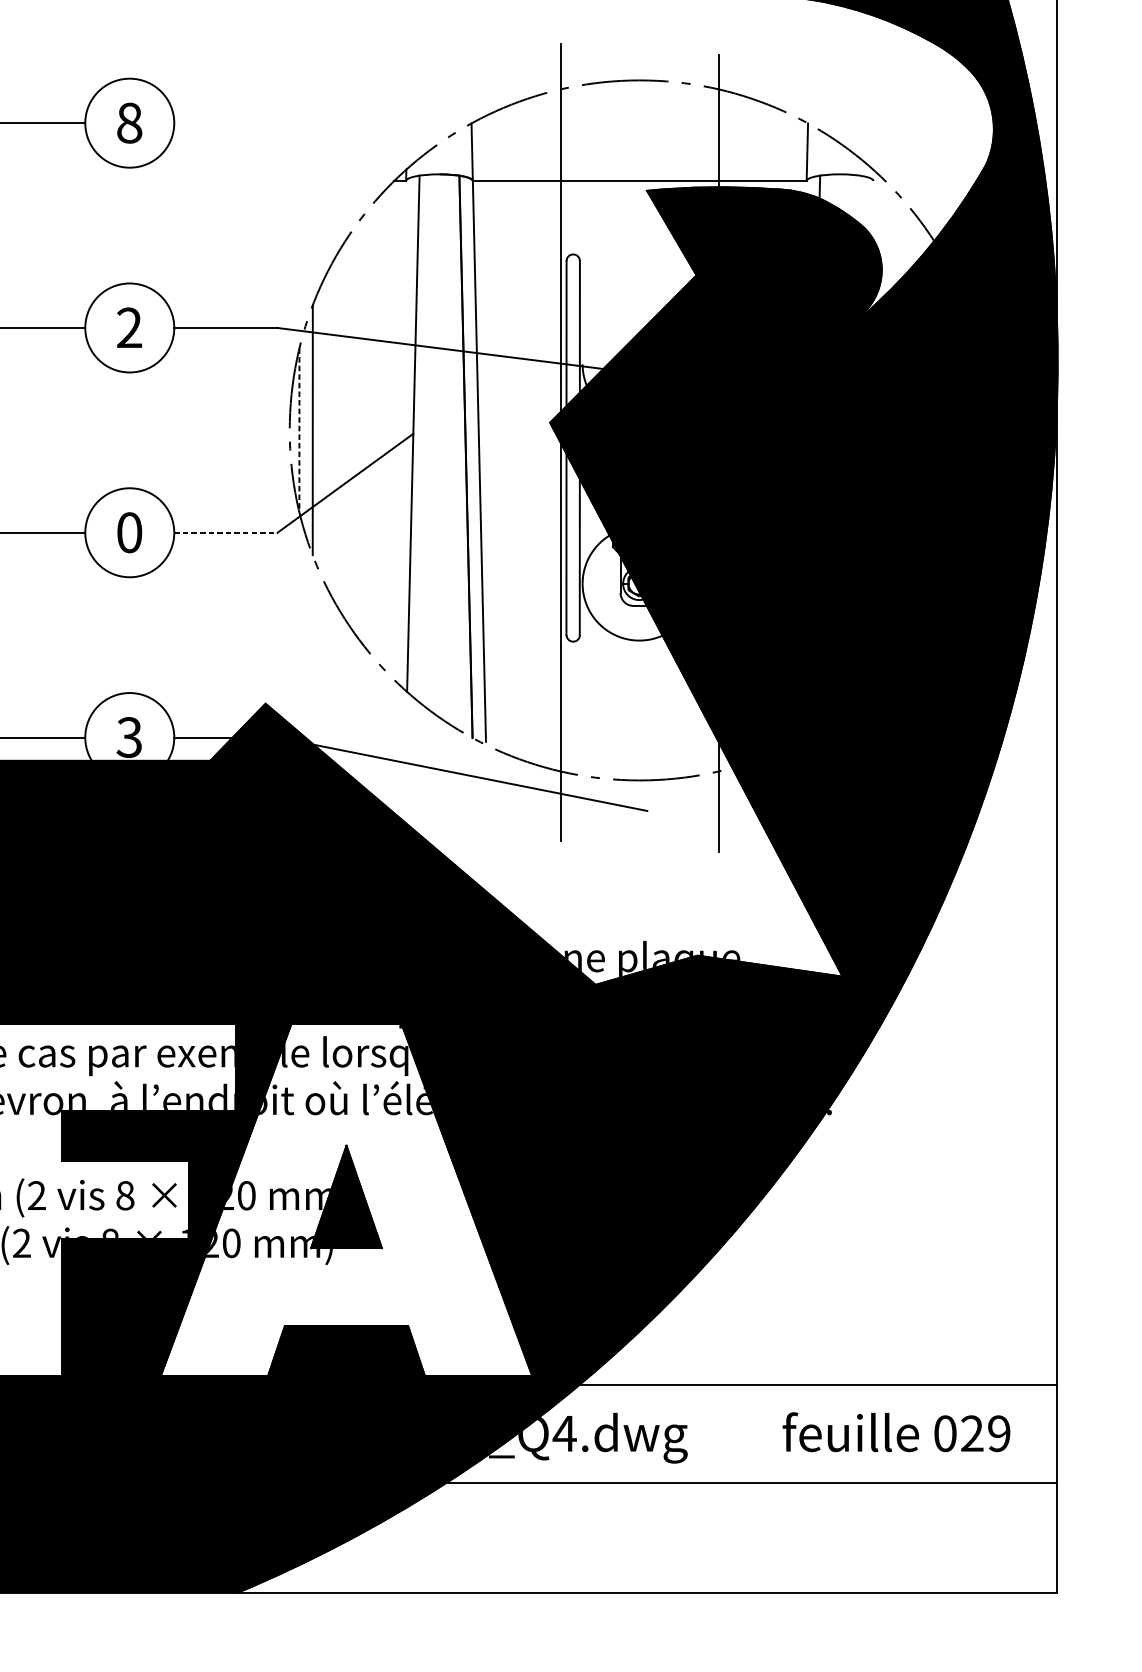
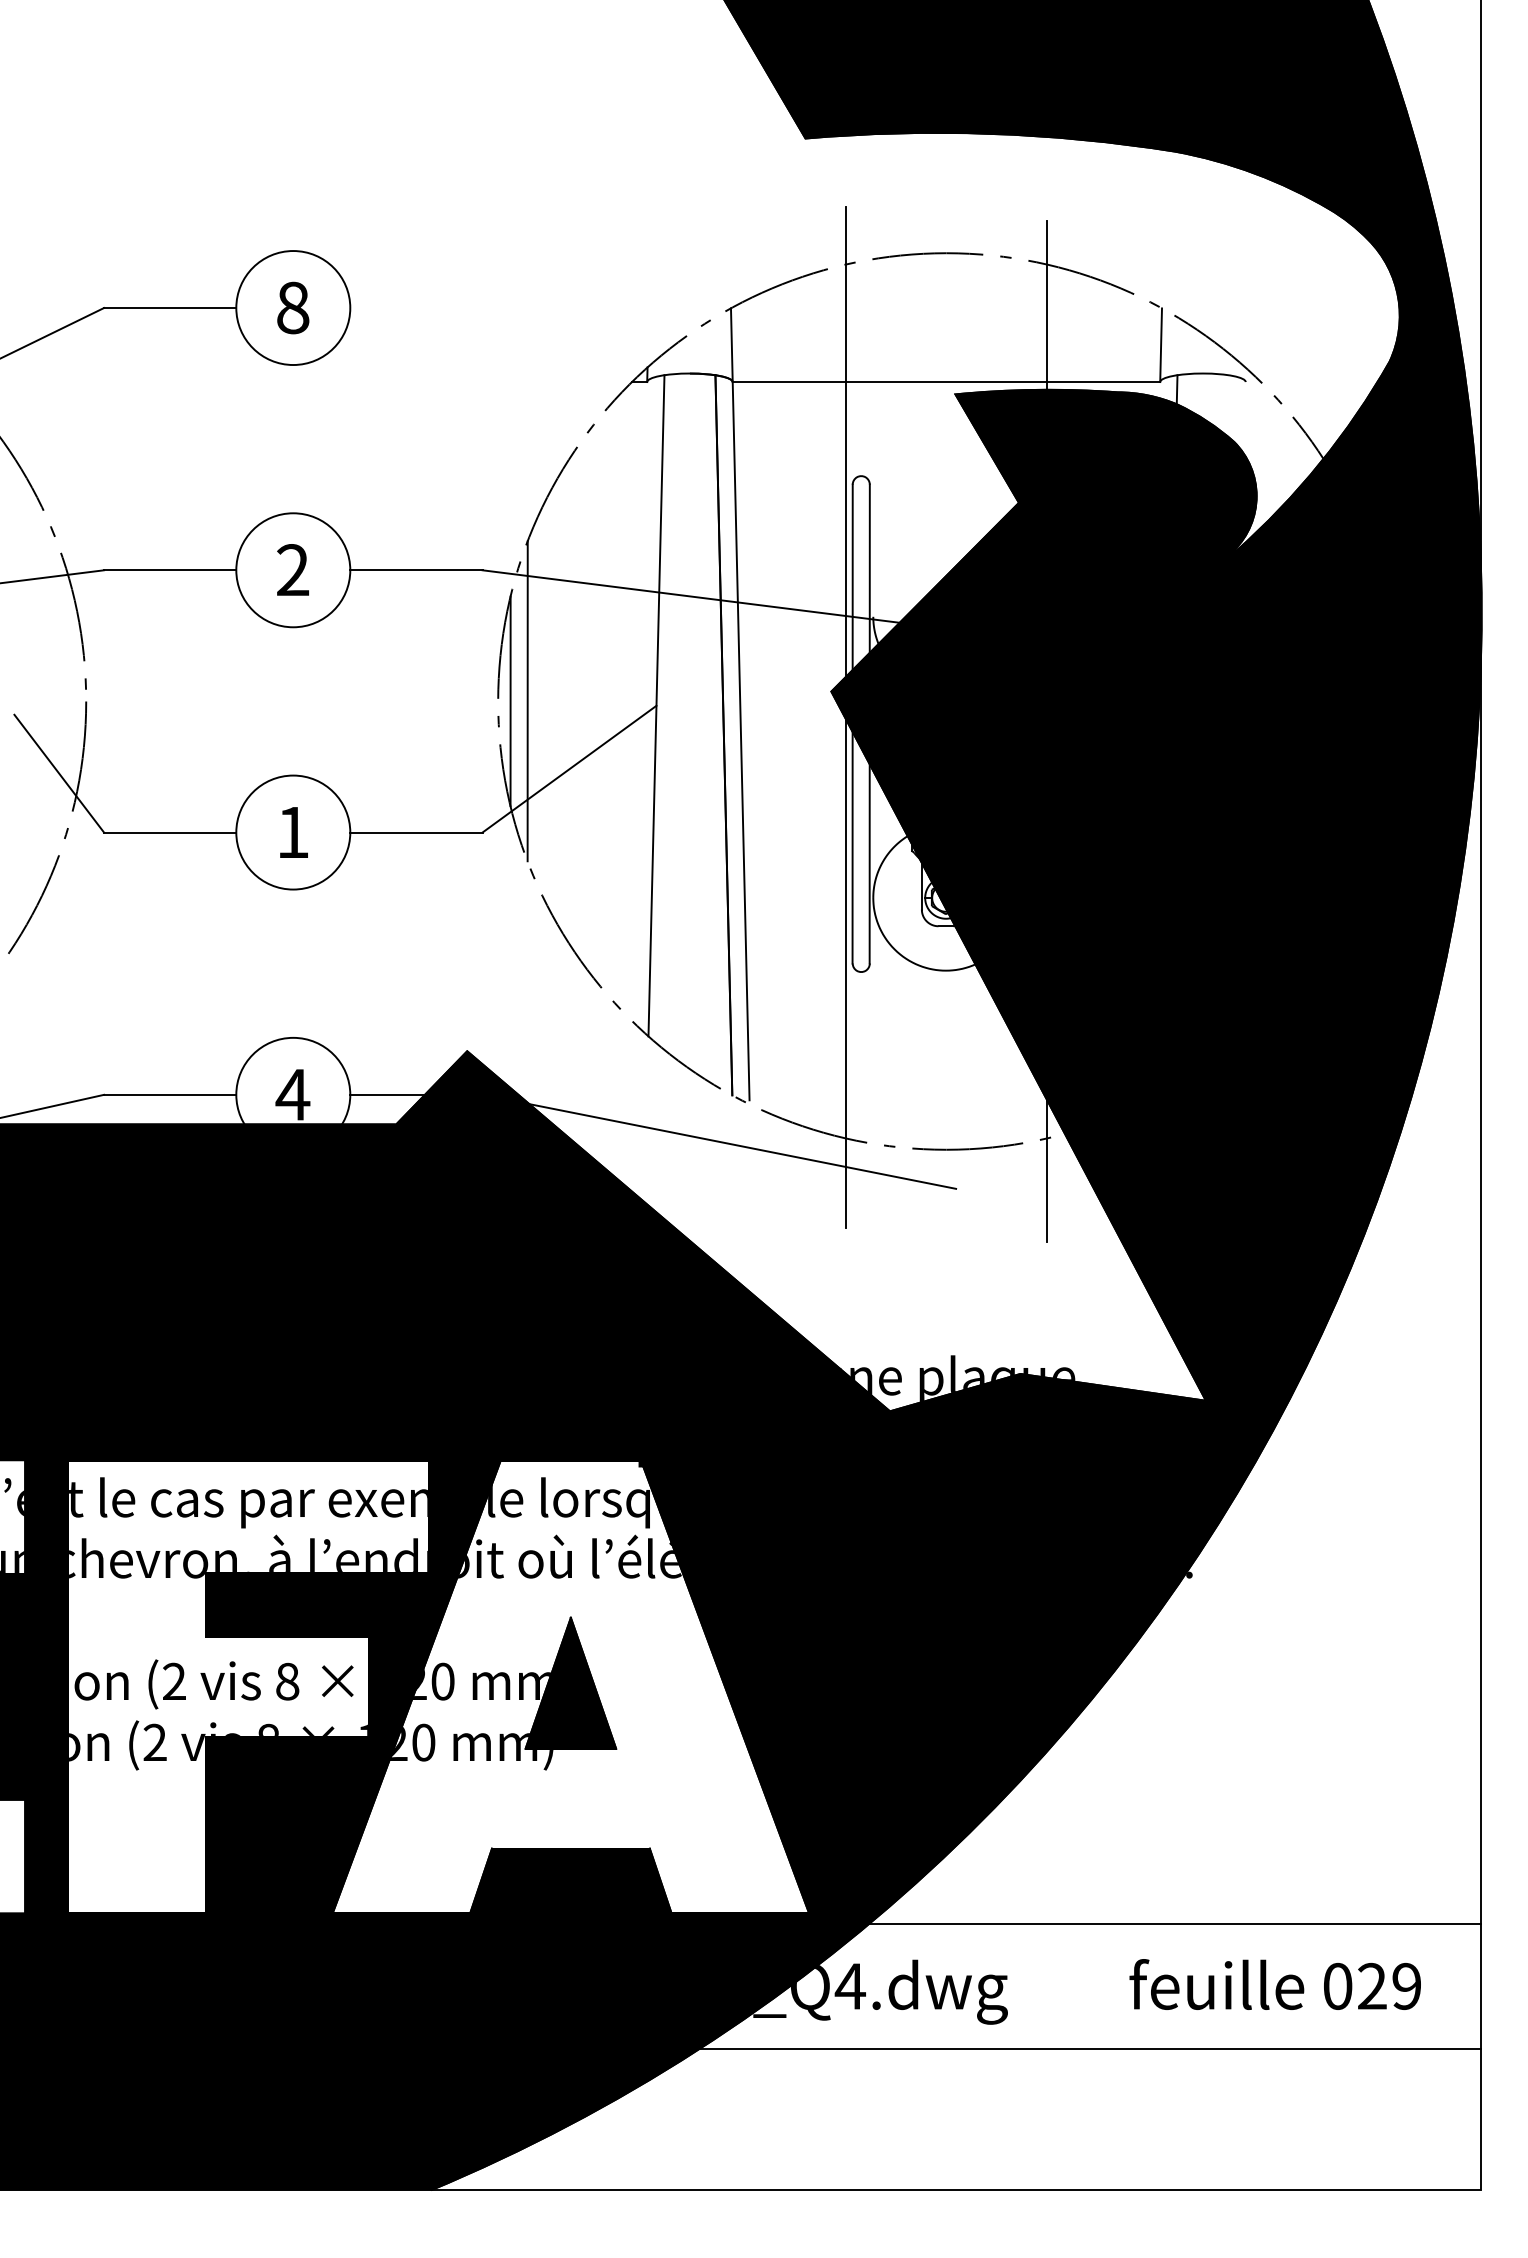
line: (299, 430) -> (510, 701), dashed -> solid
text: (129, 532) -> (293, 832), 0 -> 1
line: (225, 532) -> (416, 832), dashed -> solid
text: (129, 737) -> (292, 1094), 3 -> 4

